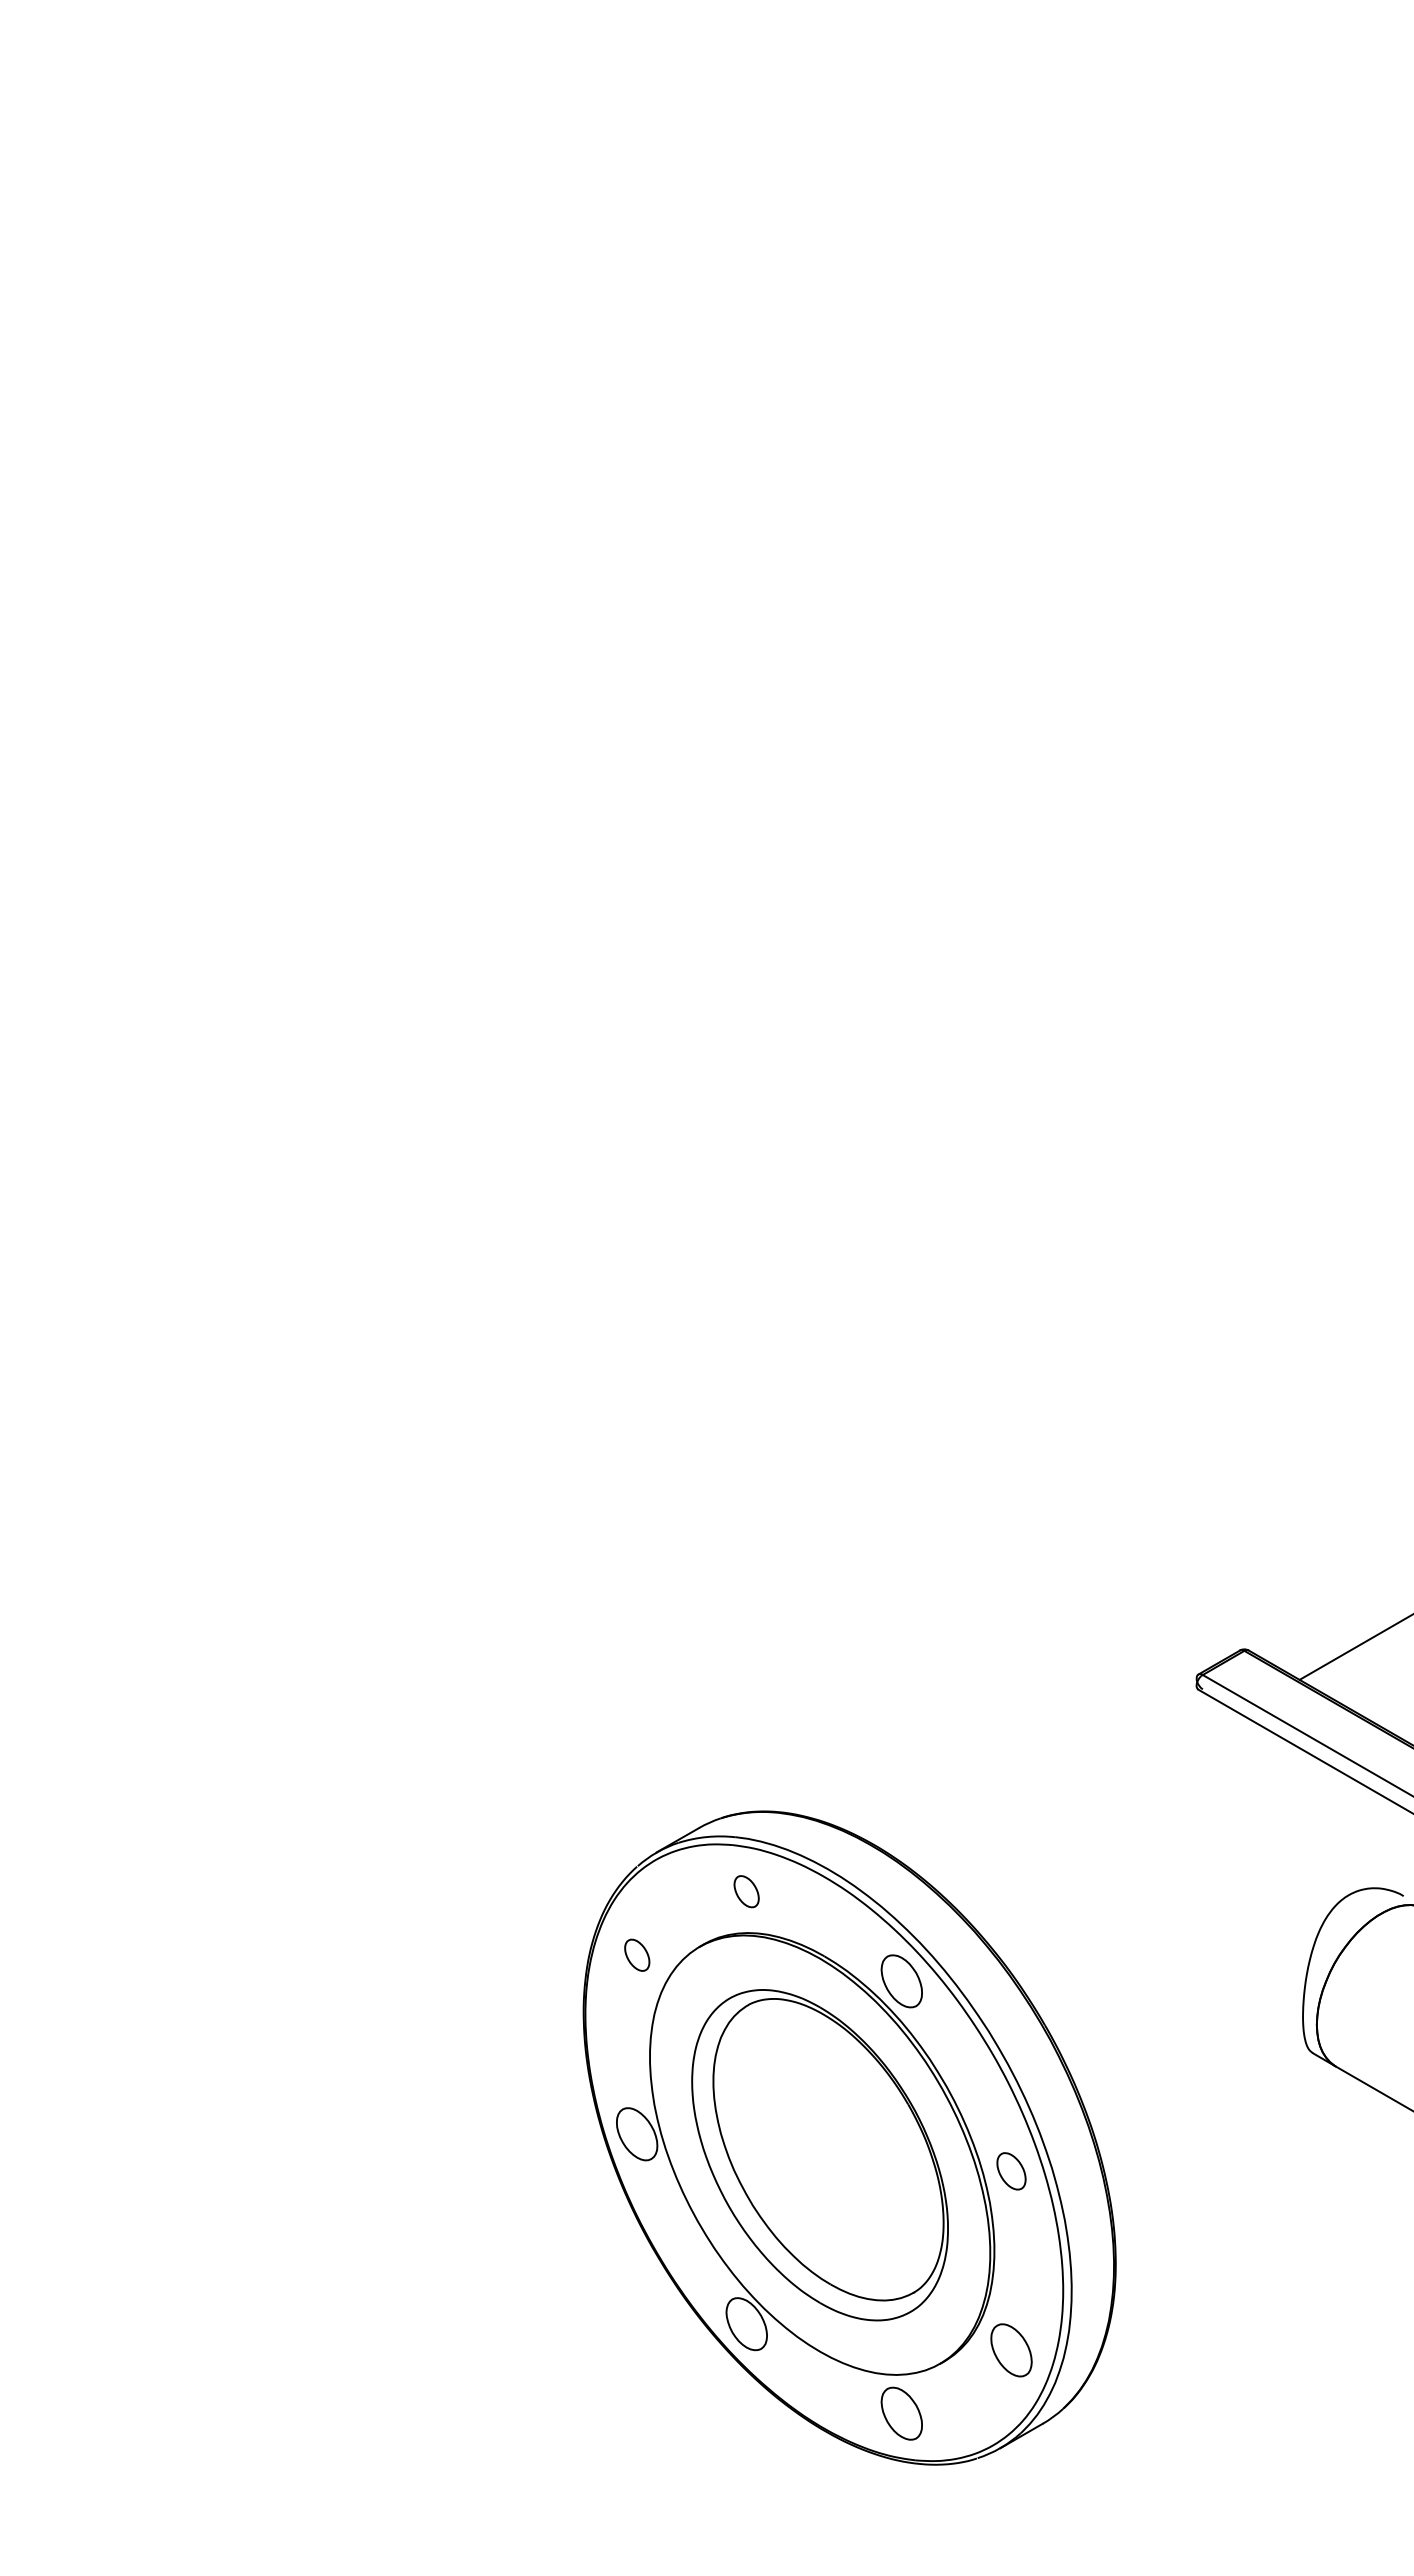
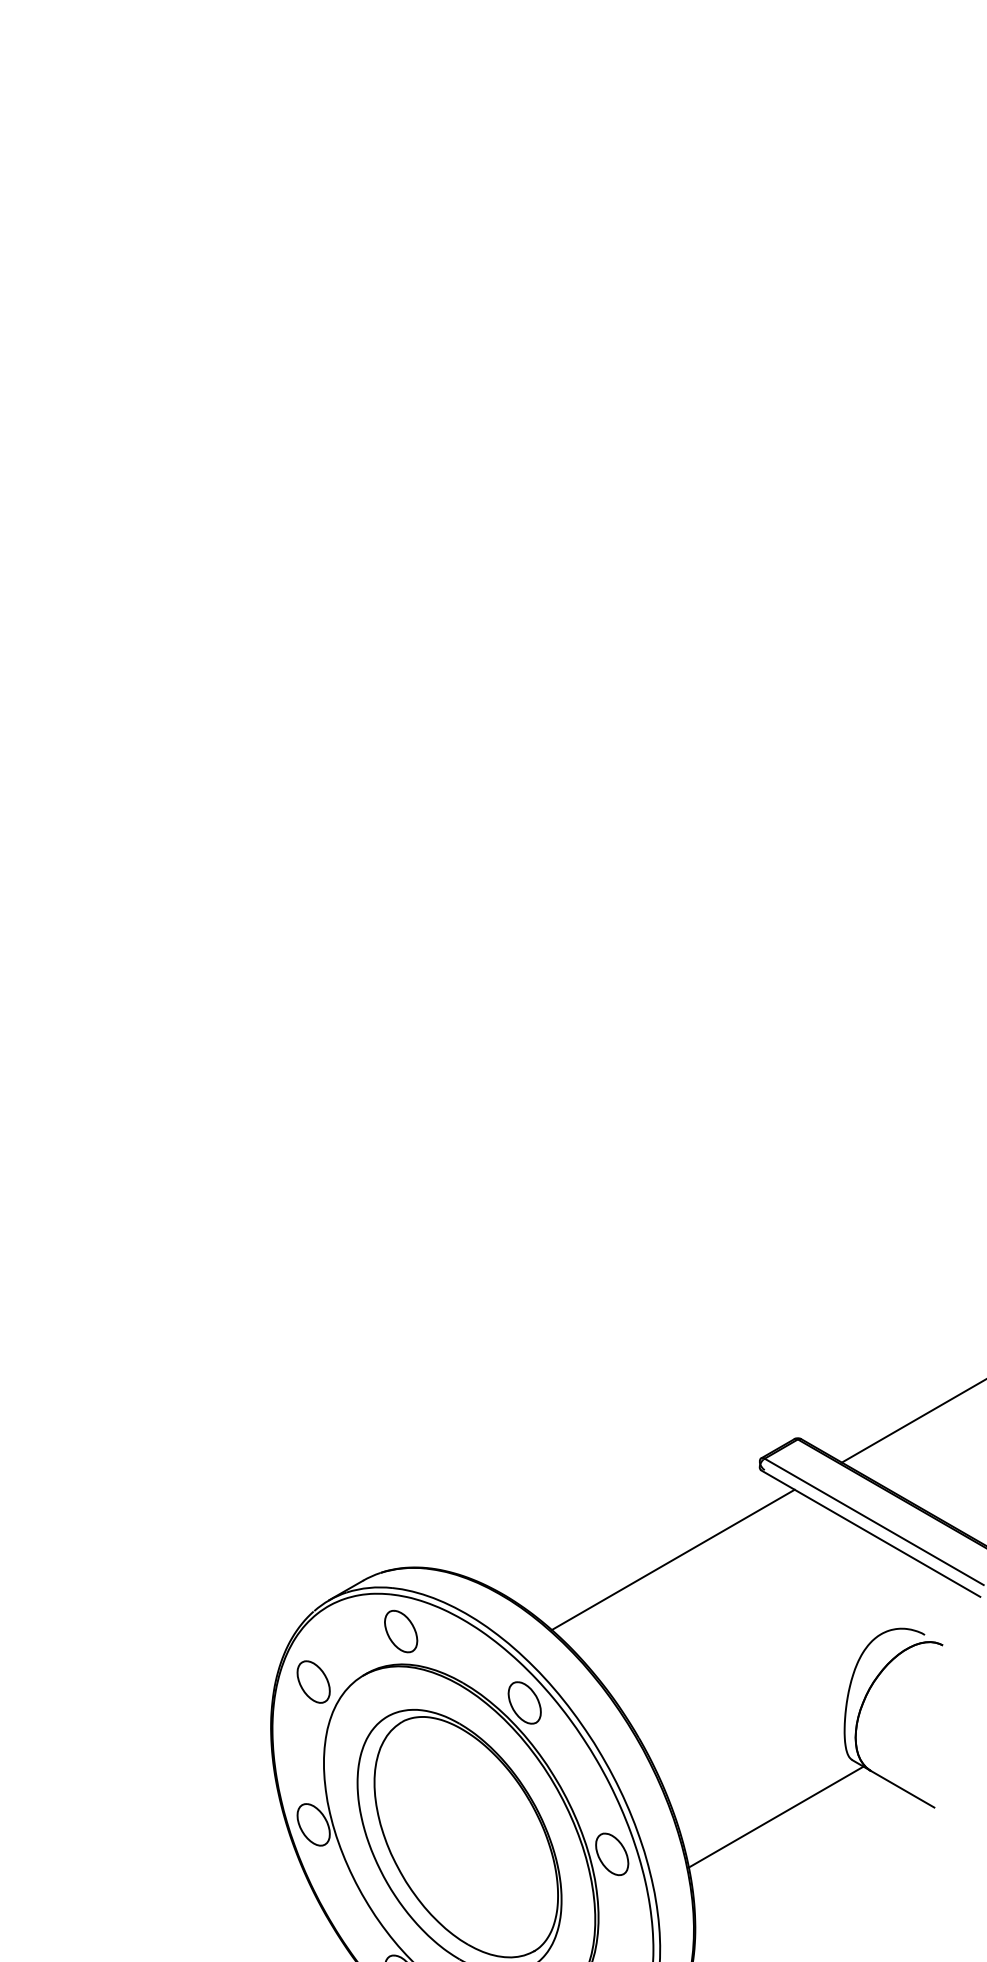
line: (1087, 1801) -> (672, 1559), added
part: (746, 1891) -> (400, 1631), size x1.67
part: (637, 1955) -> (314, 1682), size x1.67
line: (1216, 2124) -> (775, 1817), added
part: (1011, 2171) -> (612, 1854), size x1.43

